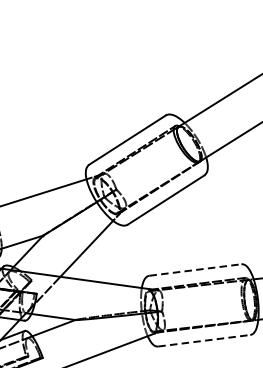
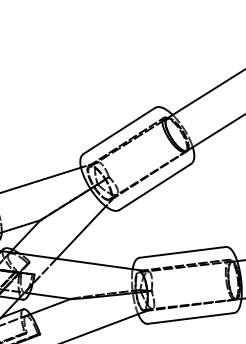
line: (196, 270) -> (183, 252), dashed -> solid
line: (204, 340) -> (191, 318), dashed -> solid

